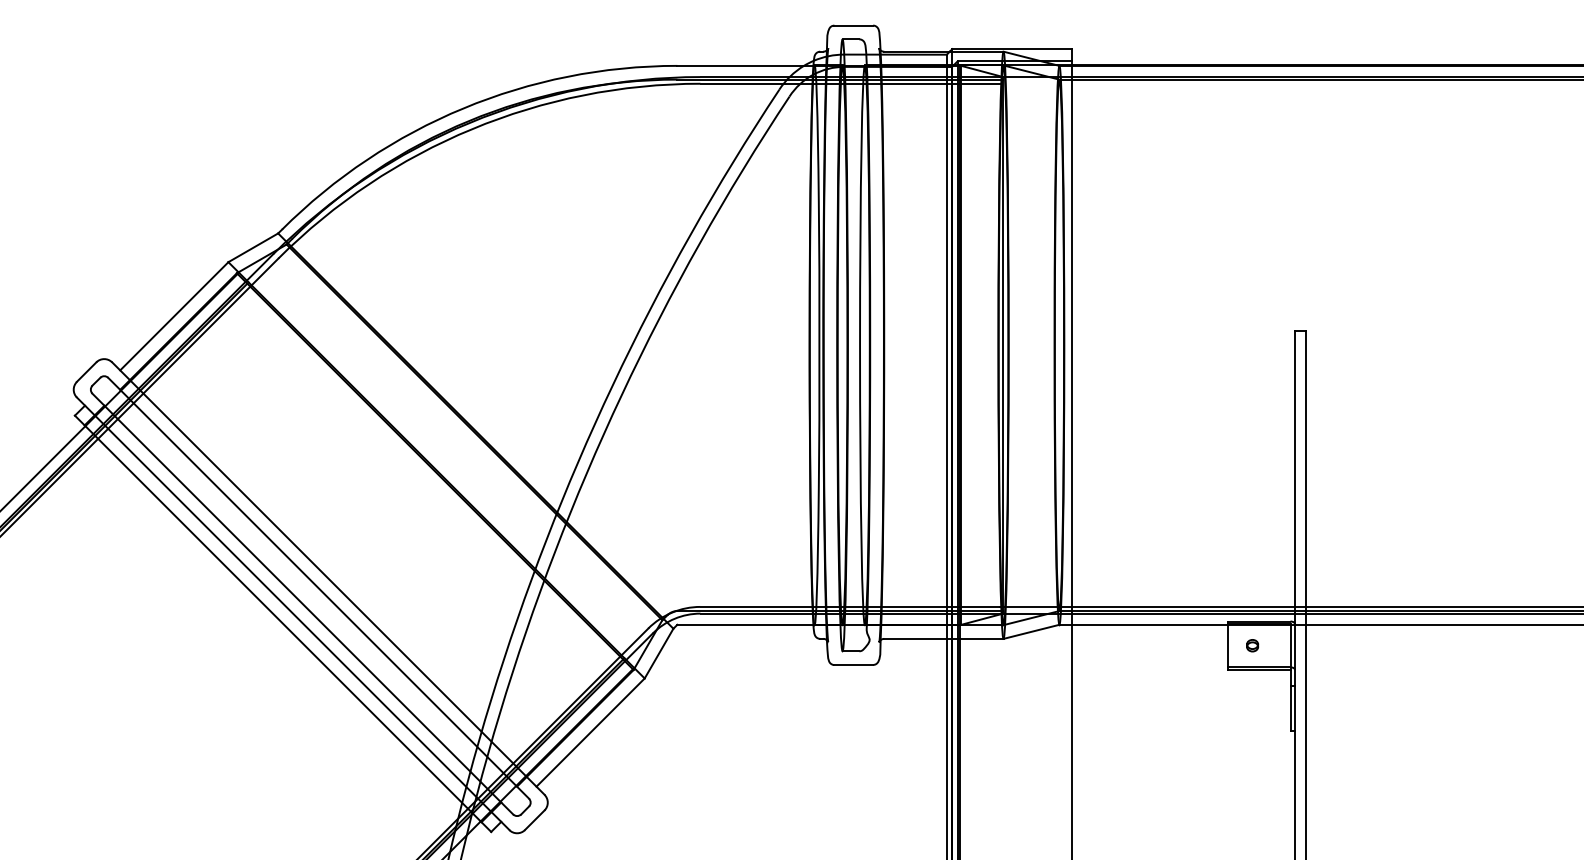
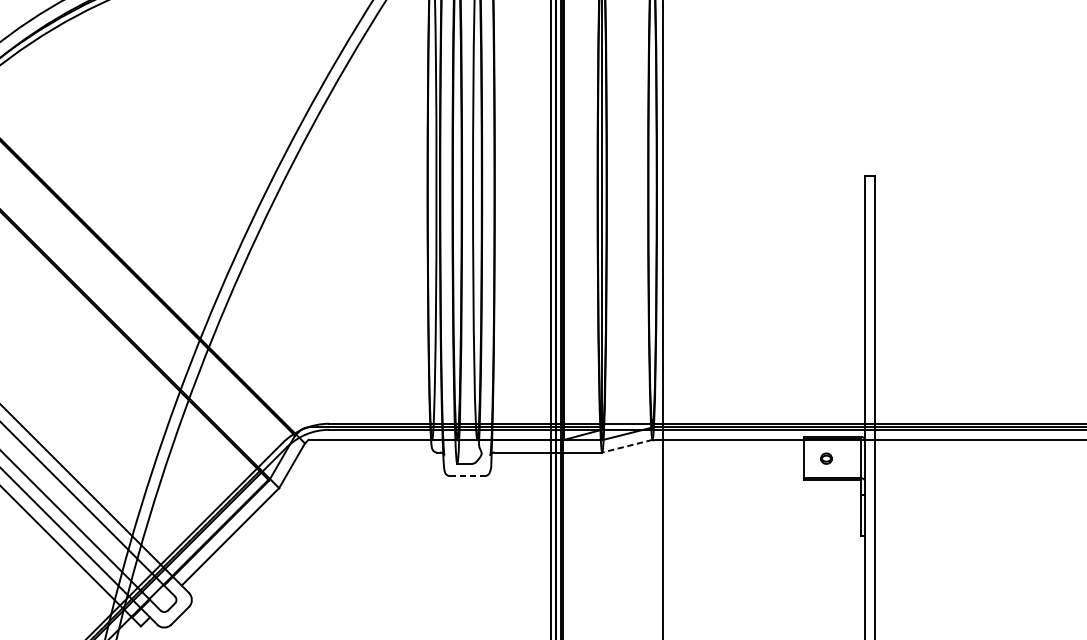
line: (1031, 631) -> (627, 445), solid -> dashed
line: (854, 665) -> (468, 476), solid -> dashed

